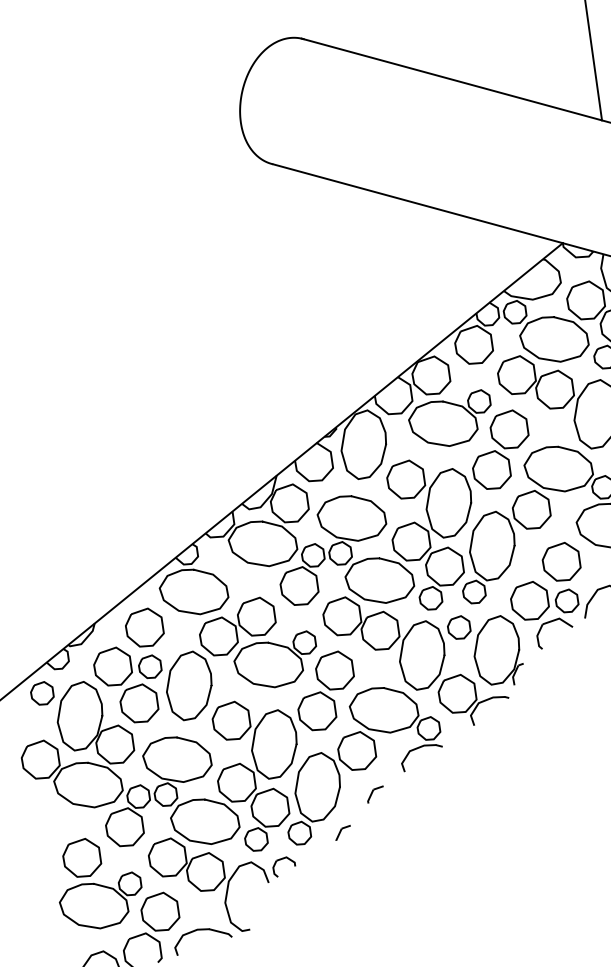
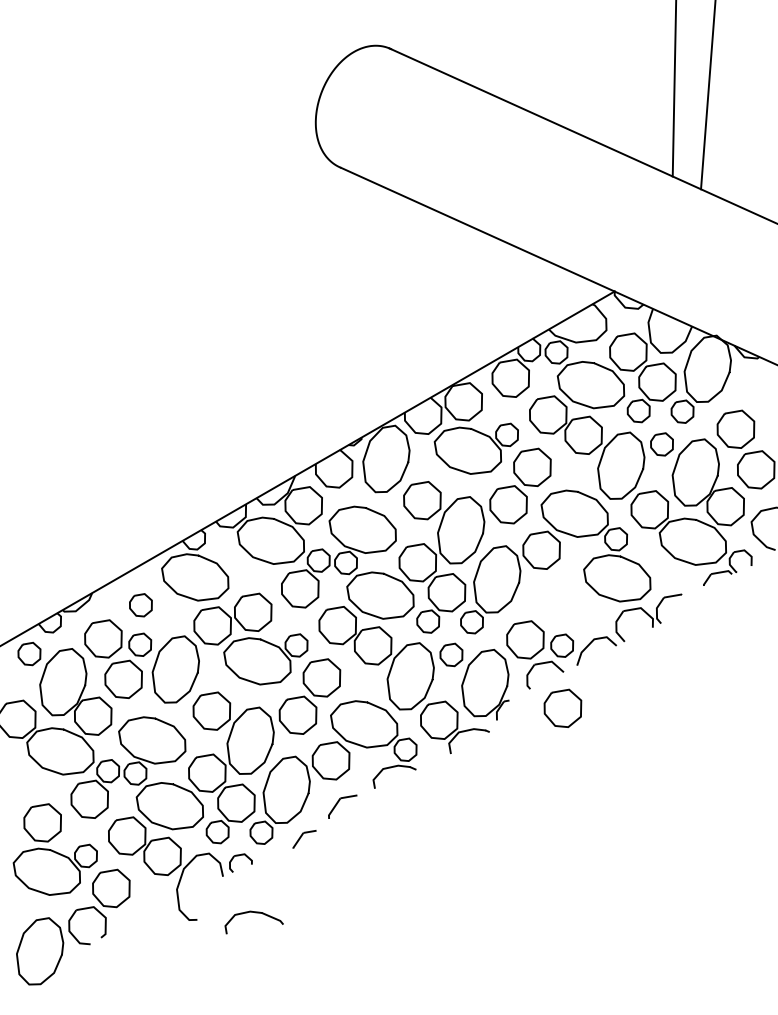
part: (561, 561) -> (562, 707), moved
part: (144, 627) -> (140, 604), size x0.6
part: (375, 793) -> (342, 805), size x1.6
part: (343, 832) -> (304, 838), size x1.4
part: (202, 930) -> (255, 913), moved

